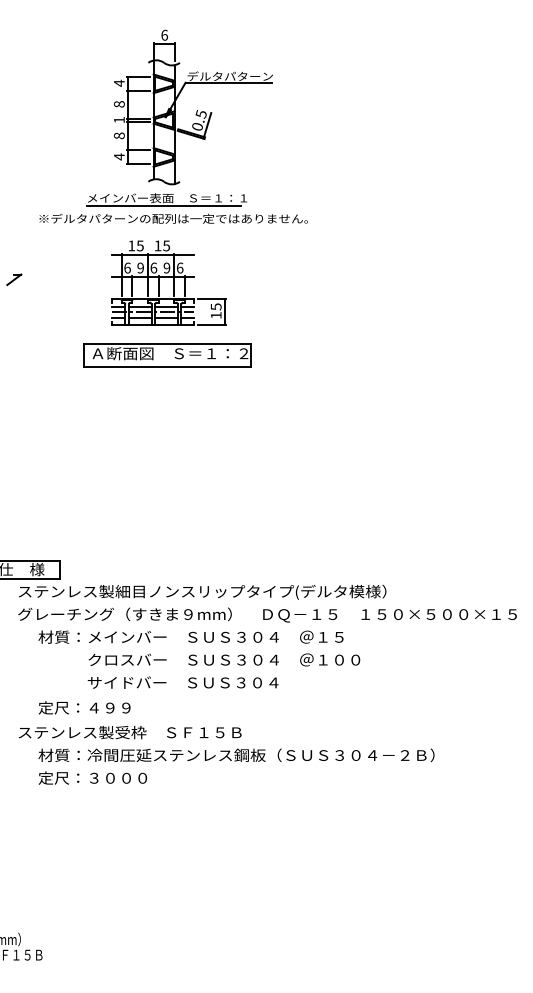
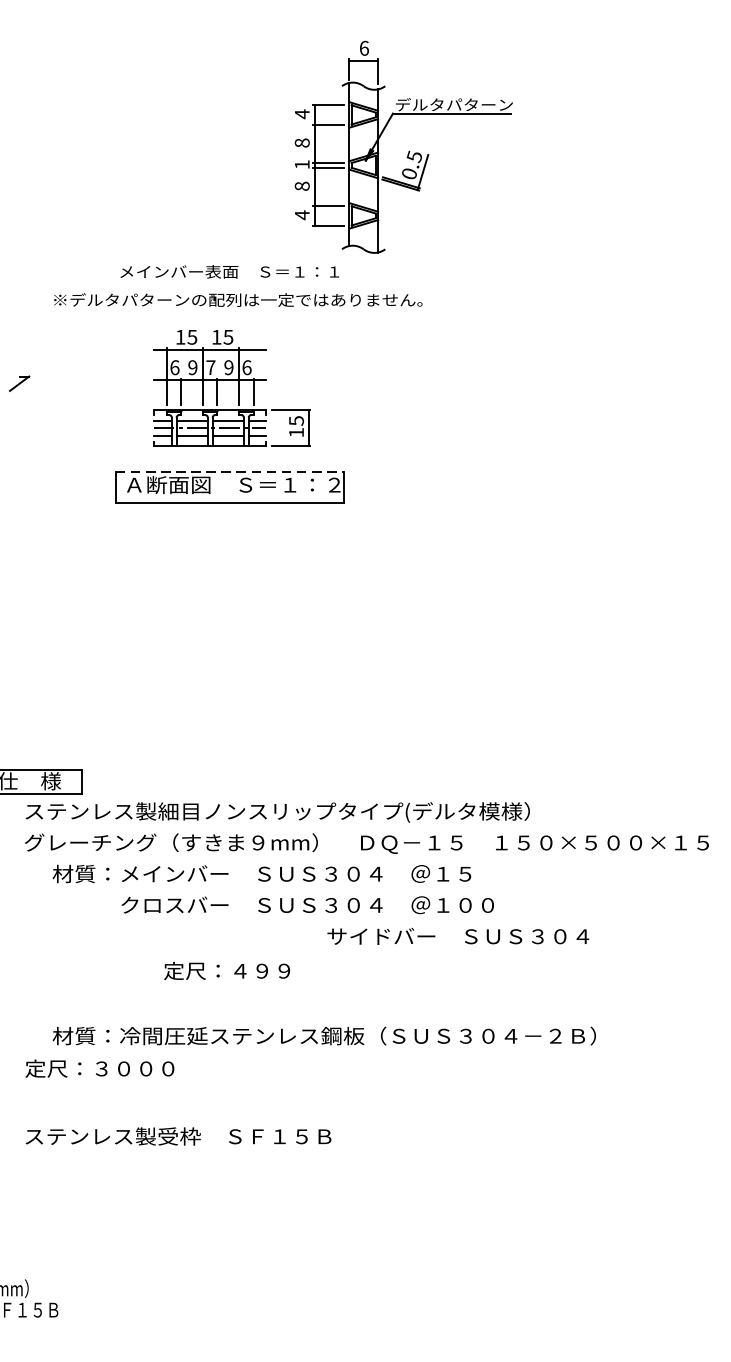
part: (193, 107) -> (403, 147), moved
line: (163, 206) -> (224, 283), removed
text: (153, 267) -> (210, 366), 6 -> 7
line: (168, 343) -> (231, 471), solid -> dashed
text: (182, 682) -> (457, 936), moved
text: (84, 707) -> (226, 970), moved
text: (130, 732) -> (178, 1136), moved
text: (92, 777) -> (99, 1067), moved

